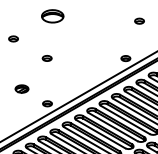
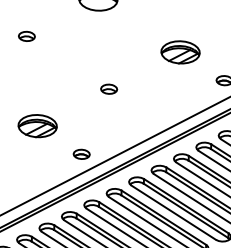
part: (99, 43) -> (179, 51), added
part: (46, 58) -> (107, 89), moved
part: (21, 88) -> (36, 125), size x1.67

